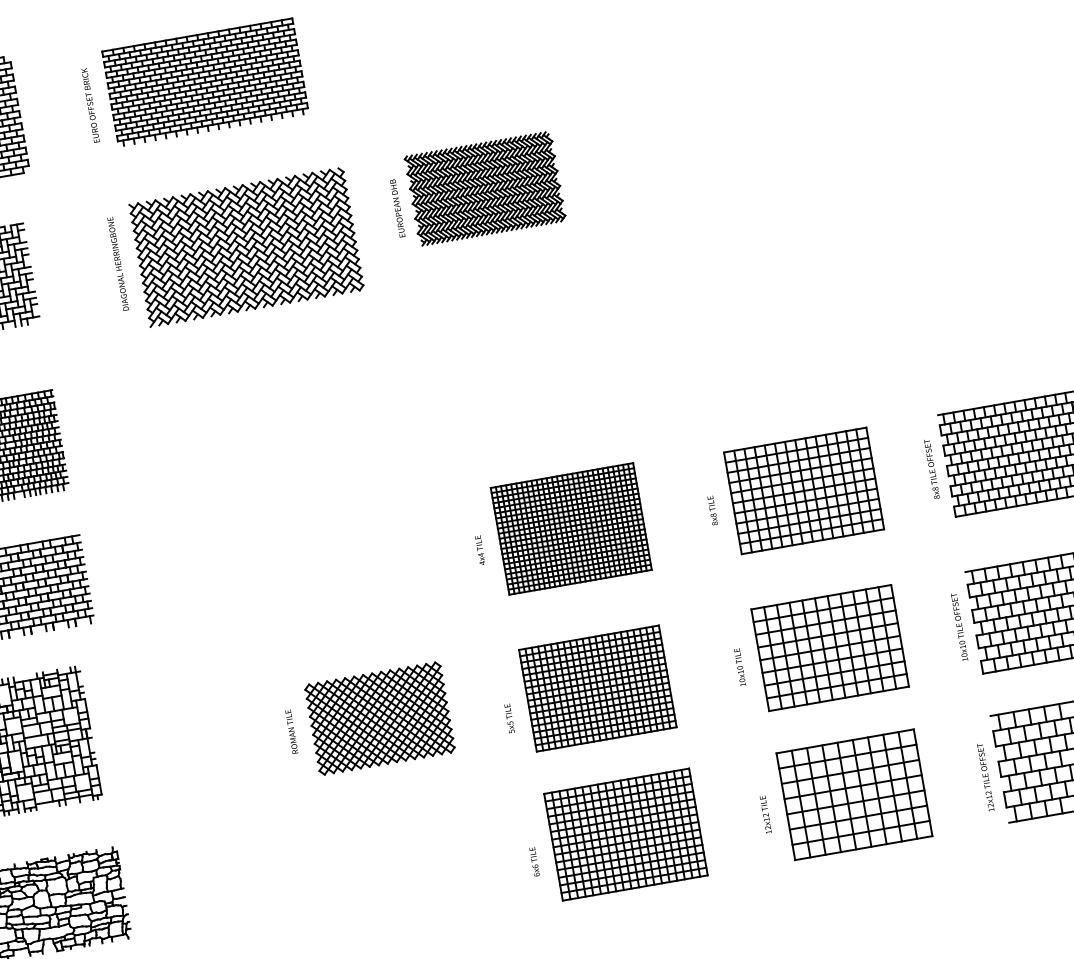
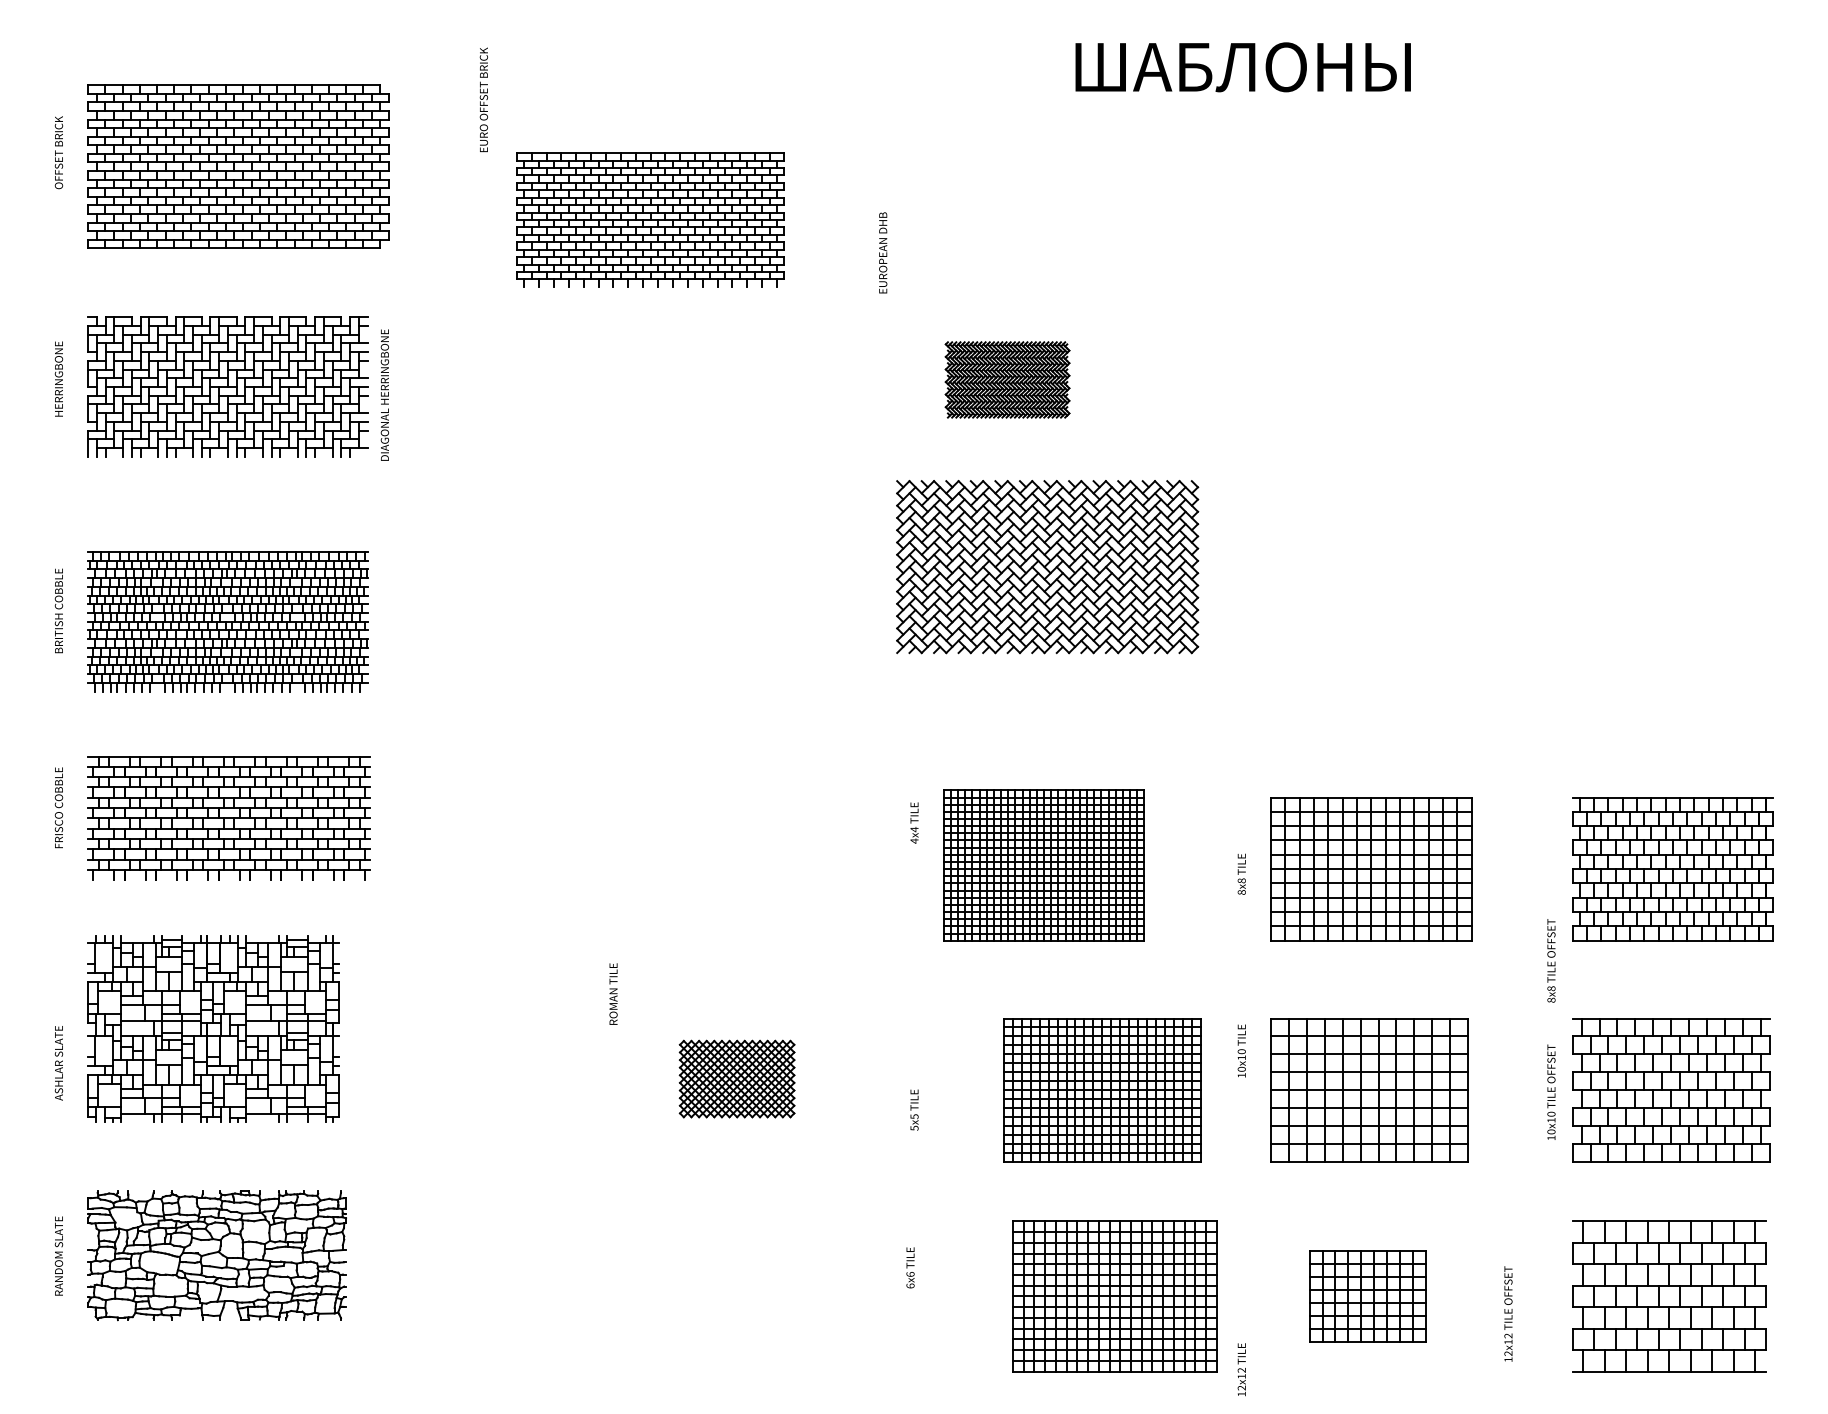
part: (205, 82) -> (650, 219), moved
text: (90, 105) -> (483, 99), moved
part: (485, 188) -> (1007, 379), size x0.6
text: (397, 208) -> (883, 252), moved
part: (246, 247) -> (1047, 567), moved
text: (117, 263) -> (384, 394), moved
text: (931, 468) -> (1551, 960), moved
text: (480, 549) -> (914, 822), moved
text: (739, 667) -> (1241, 1050), moved
part: (598, 688) -> (1102, 1090), moved
part: (379, 718) -> (736, 1078), size x0.6
text: (291, 731) -> (613, 993), moved
text: (985, 776) -> (1508, 1313), moved
part: (854, 794) -> (1367, 1296), size x0.6
text: (765, 814) -> (1241, 1369), moved
part: (625, 834) -> (1114, 1296), moved
text: (534, 861) -> (910, 1267), moved

